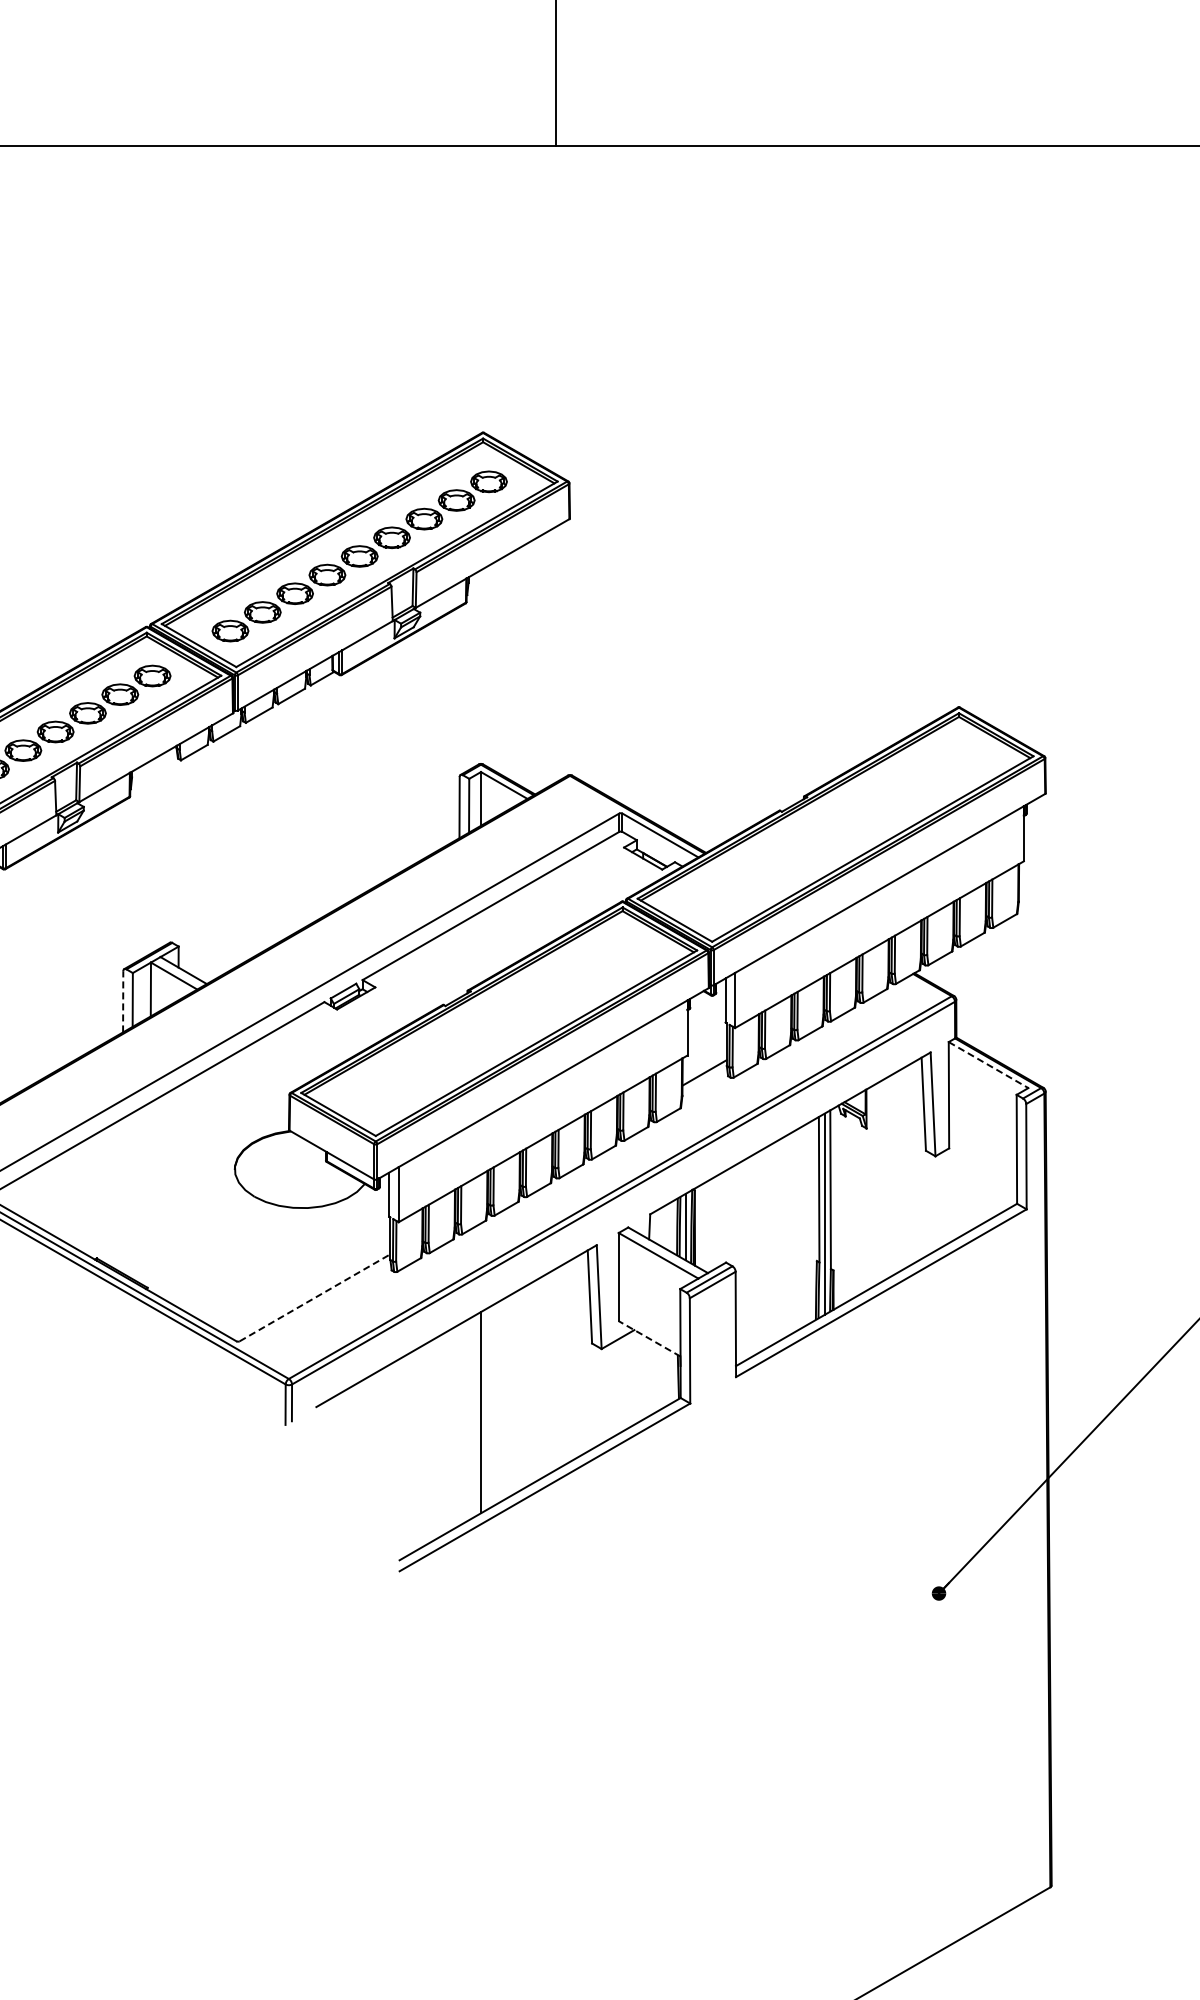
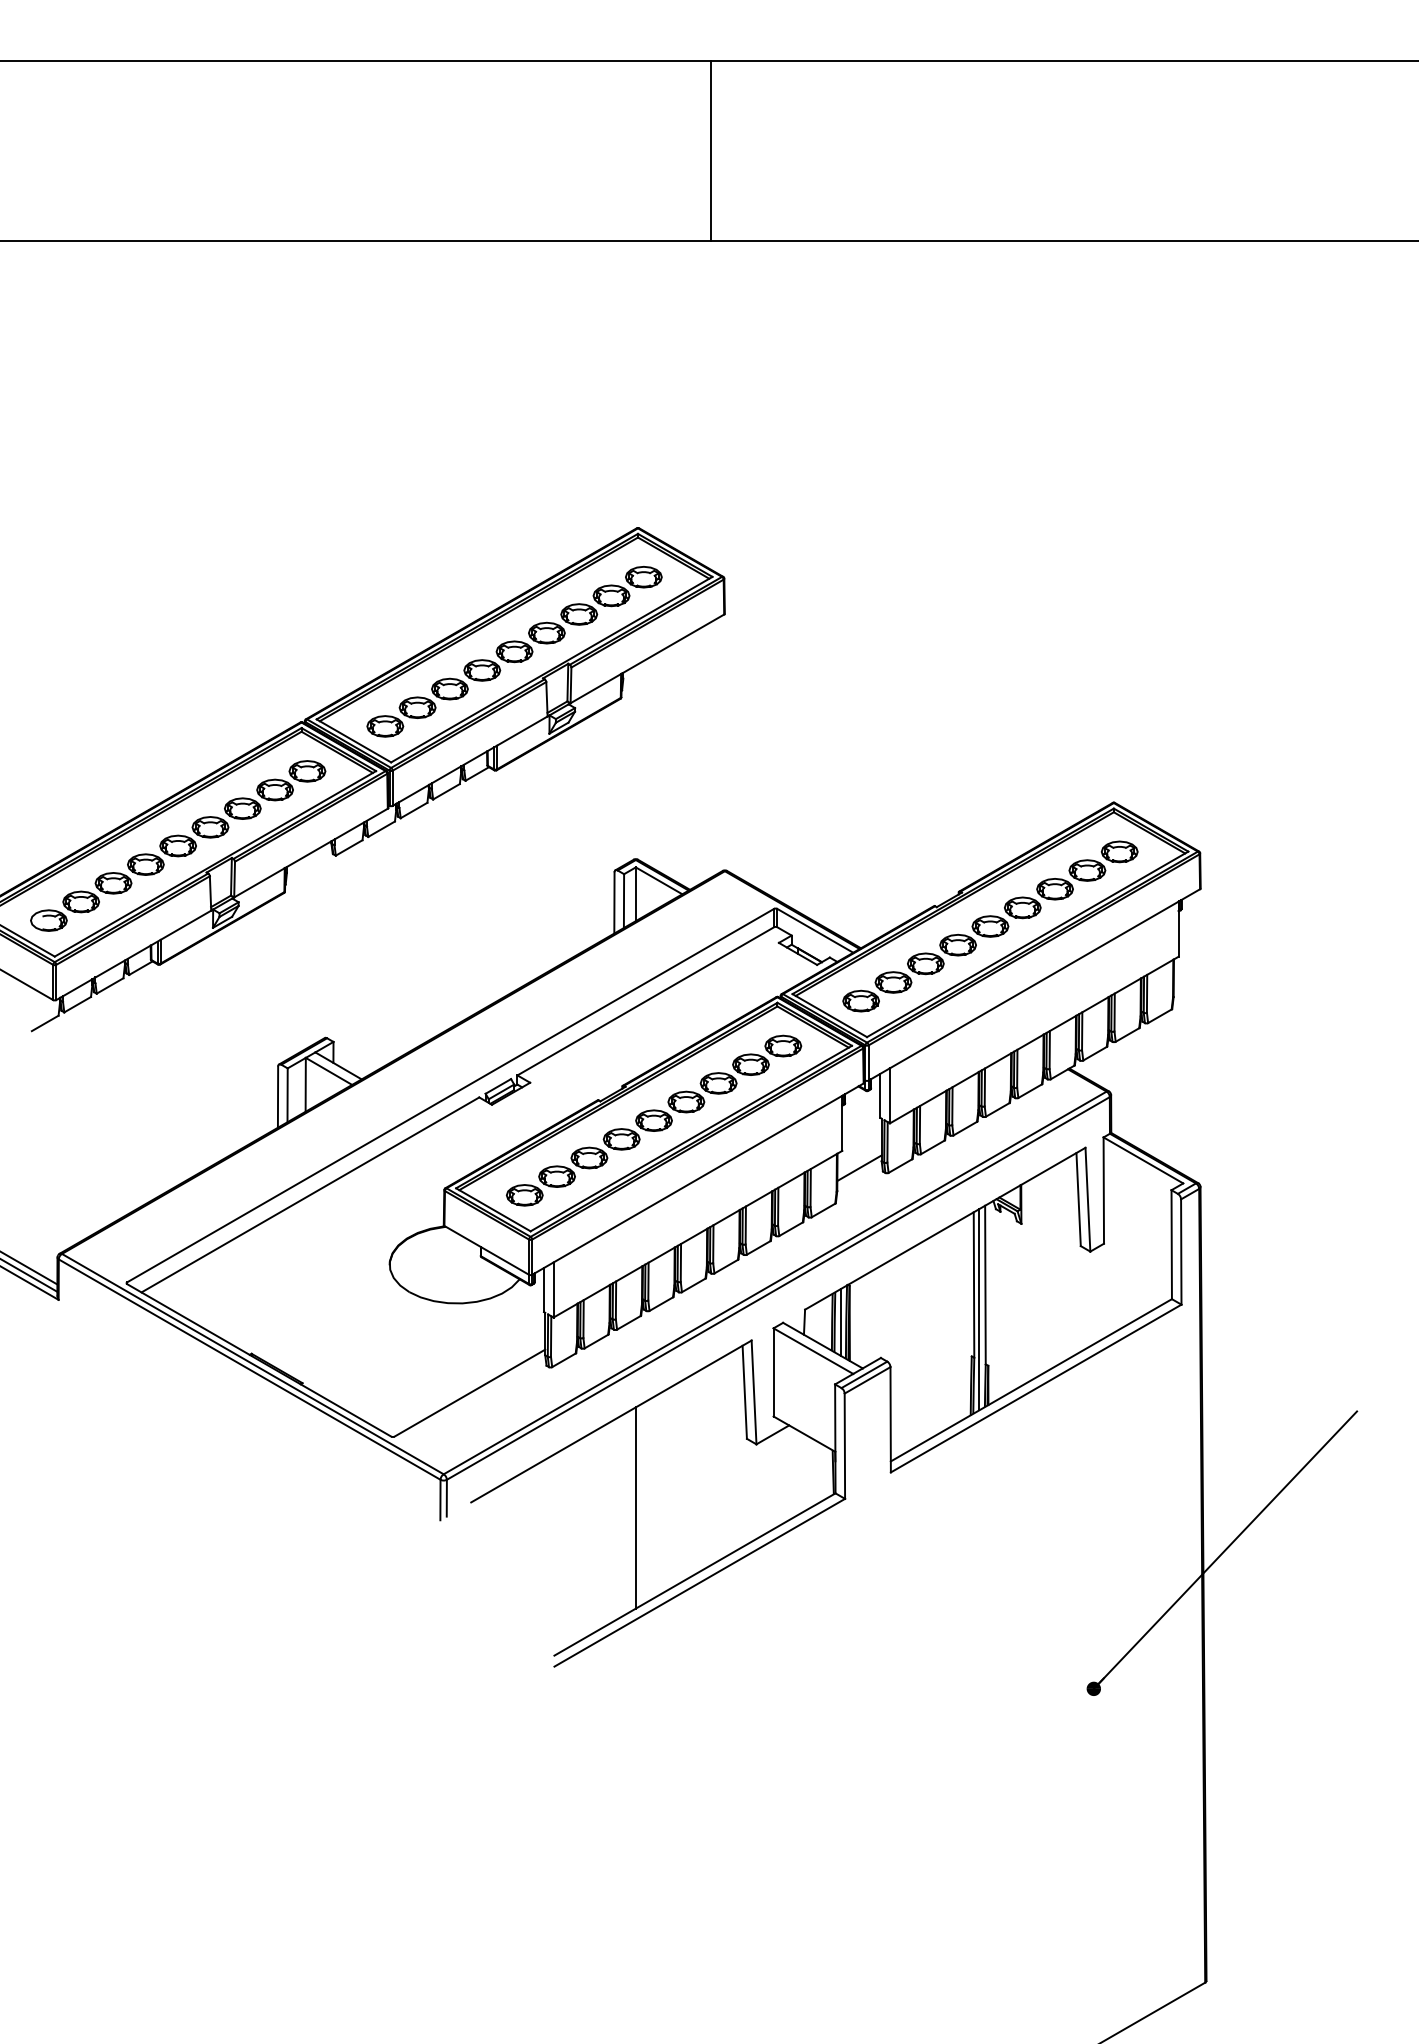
part: (835, 831) -> (990, 926), added
line: (123, 1002) -> (278, 1097), dashed -> solid
part: (498, 1025) -> (653, 1120), added
line: (988, 1065) -> (1143, 1160), dashed -> solid
line: (315, 1297) -> (470, 1392), dashed -> solid
line: (649, 1339) -> (804, 1434), dashed -> solid

